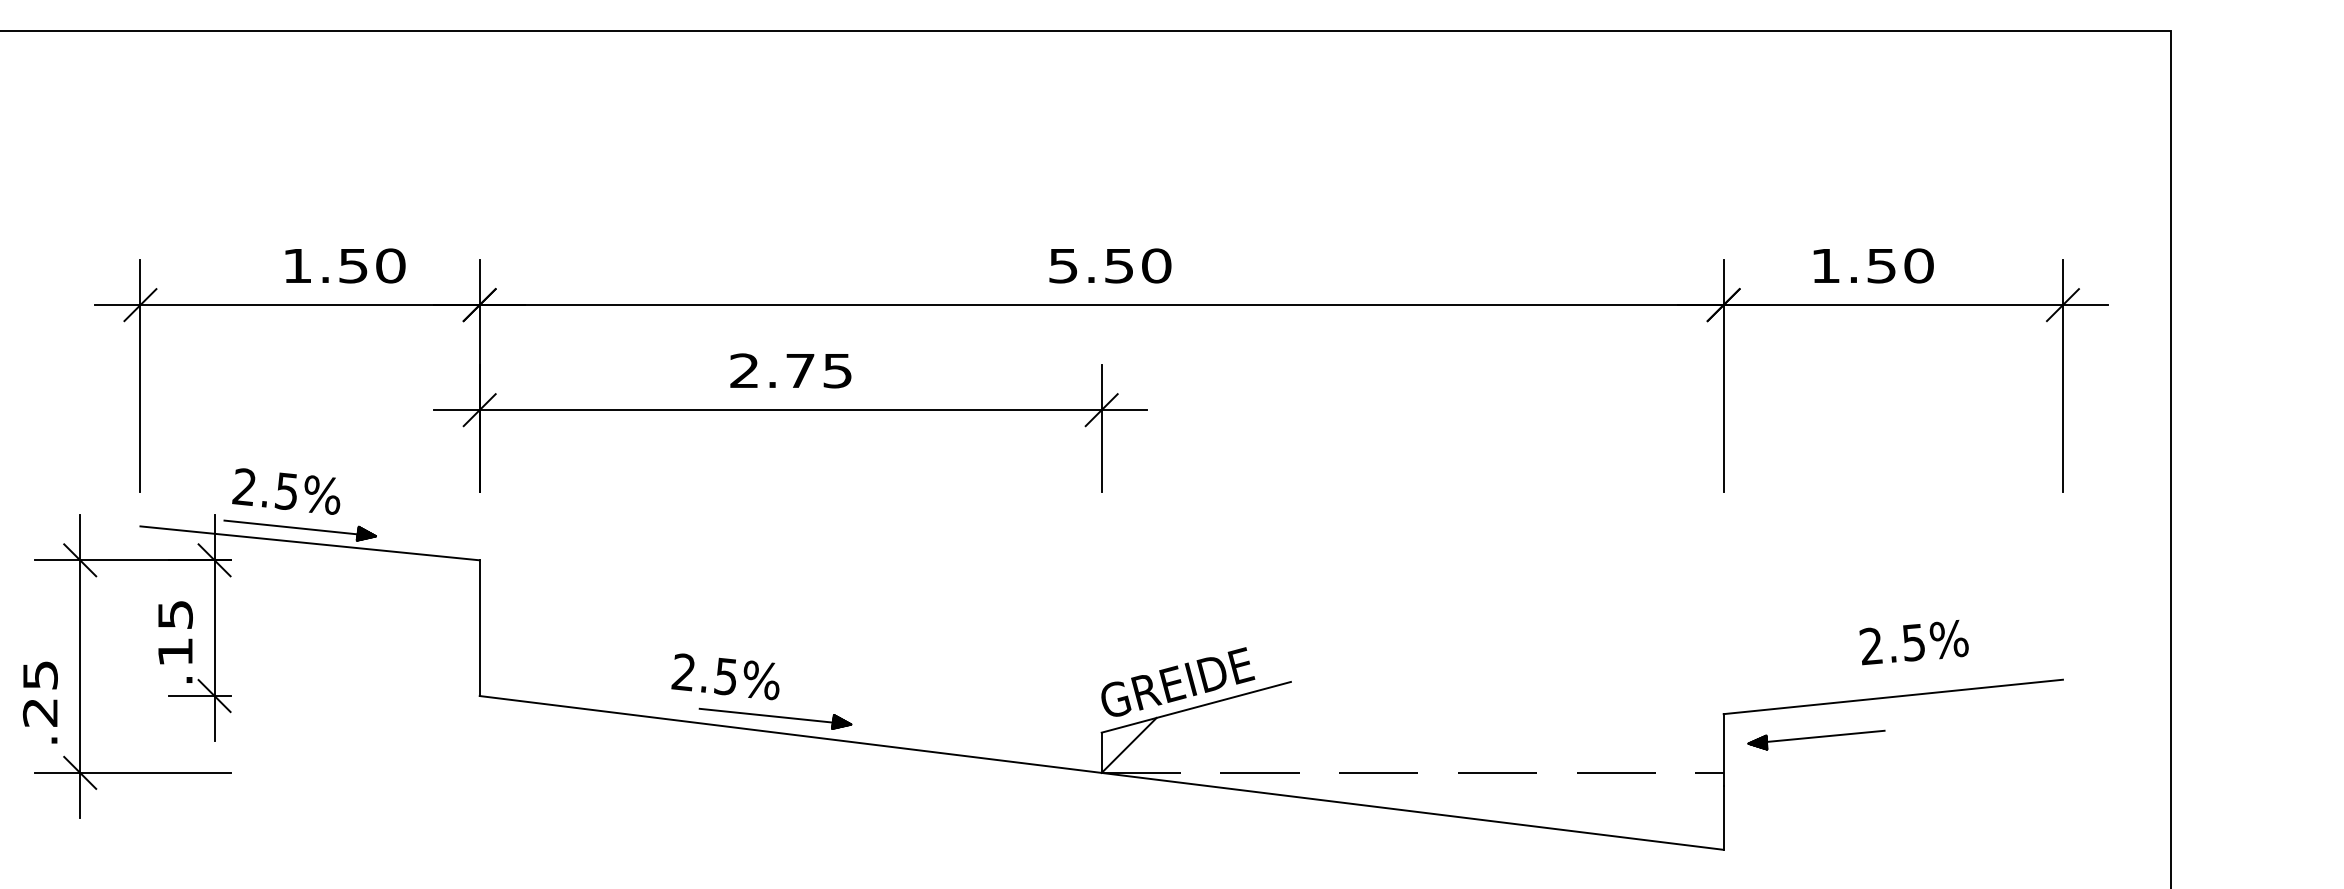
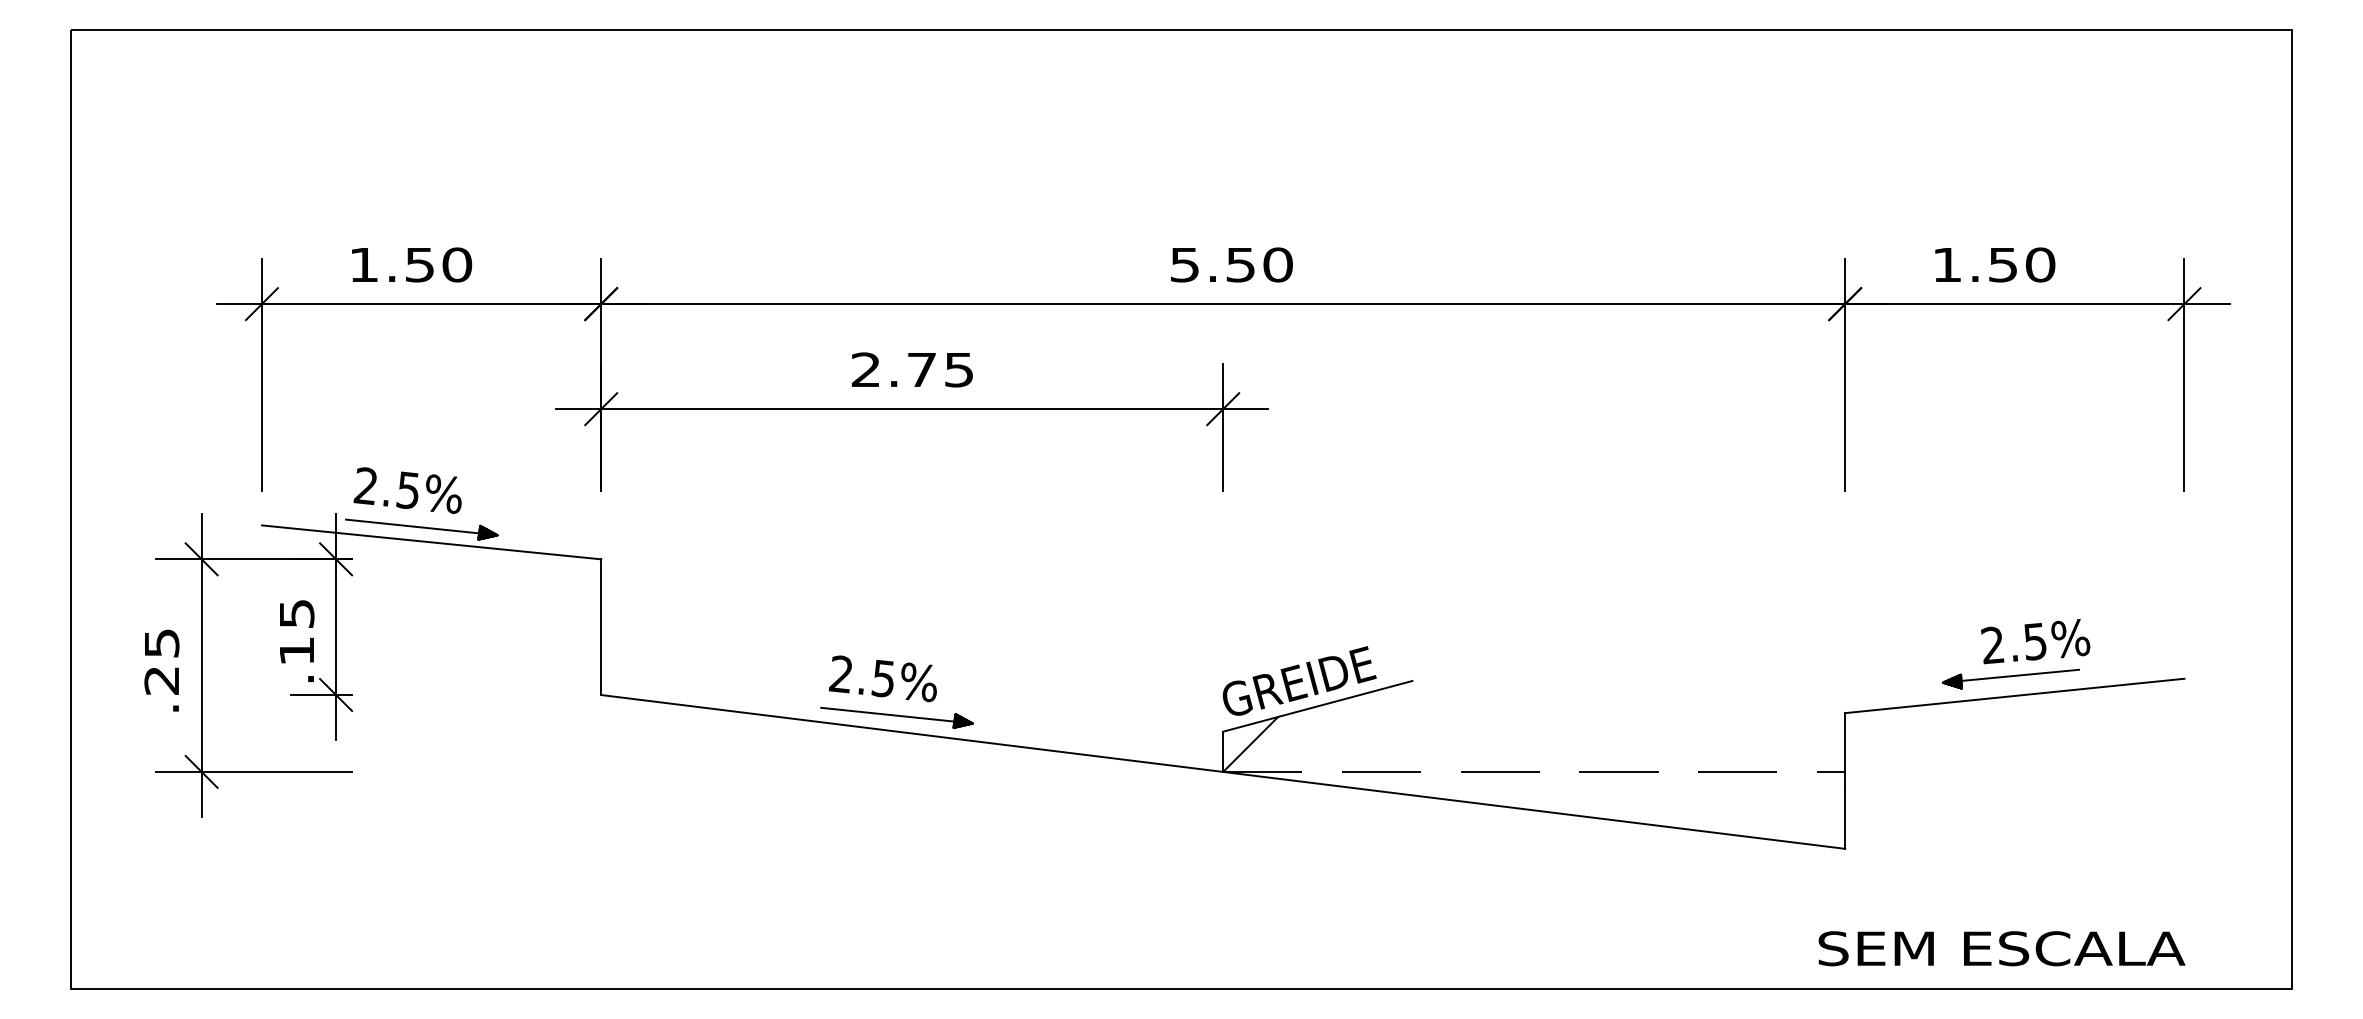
text: (346, 265) -> (412, 264), moved
text: (725, 676) -> (882, 678), moved
text: (40, 702) -> (161, 670), moved
part: (1816, 739) -> (2010, 678), moved

